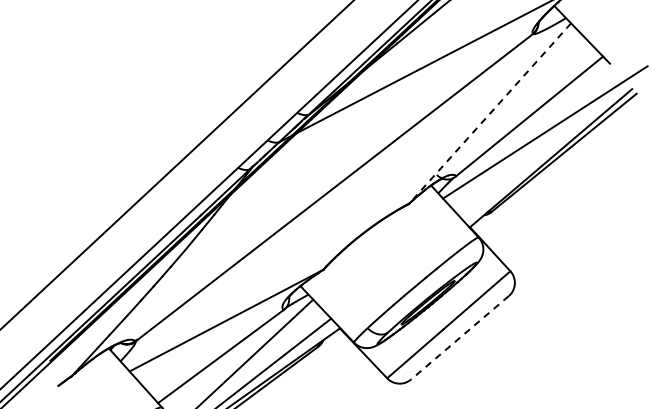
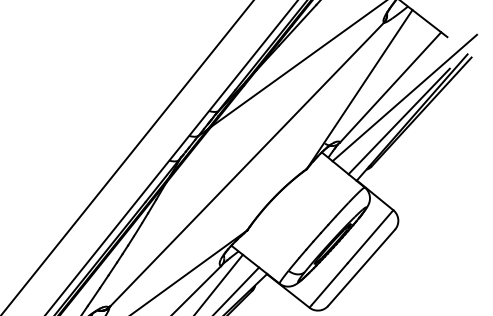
line: (489, 113) -> (359, 89), dashed -> solid
line: (533, 160) -> (398, 121), added
line: (459, 338) -> (361, 268), dashed -> solid

